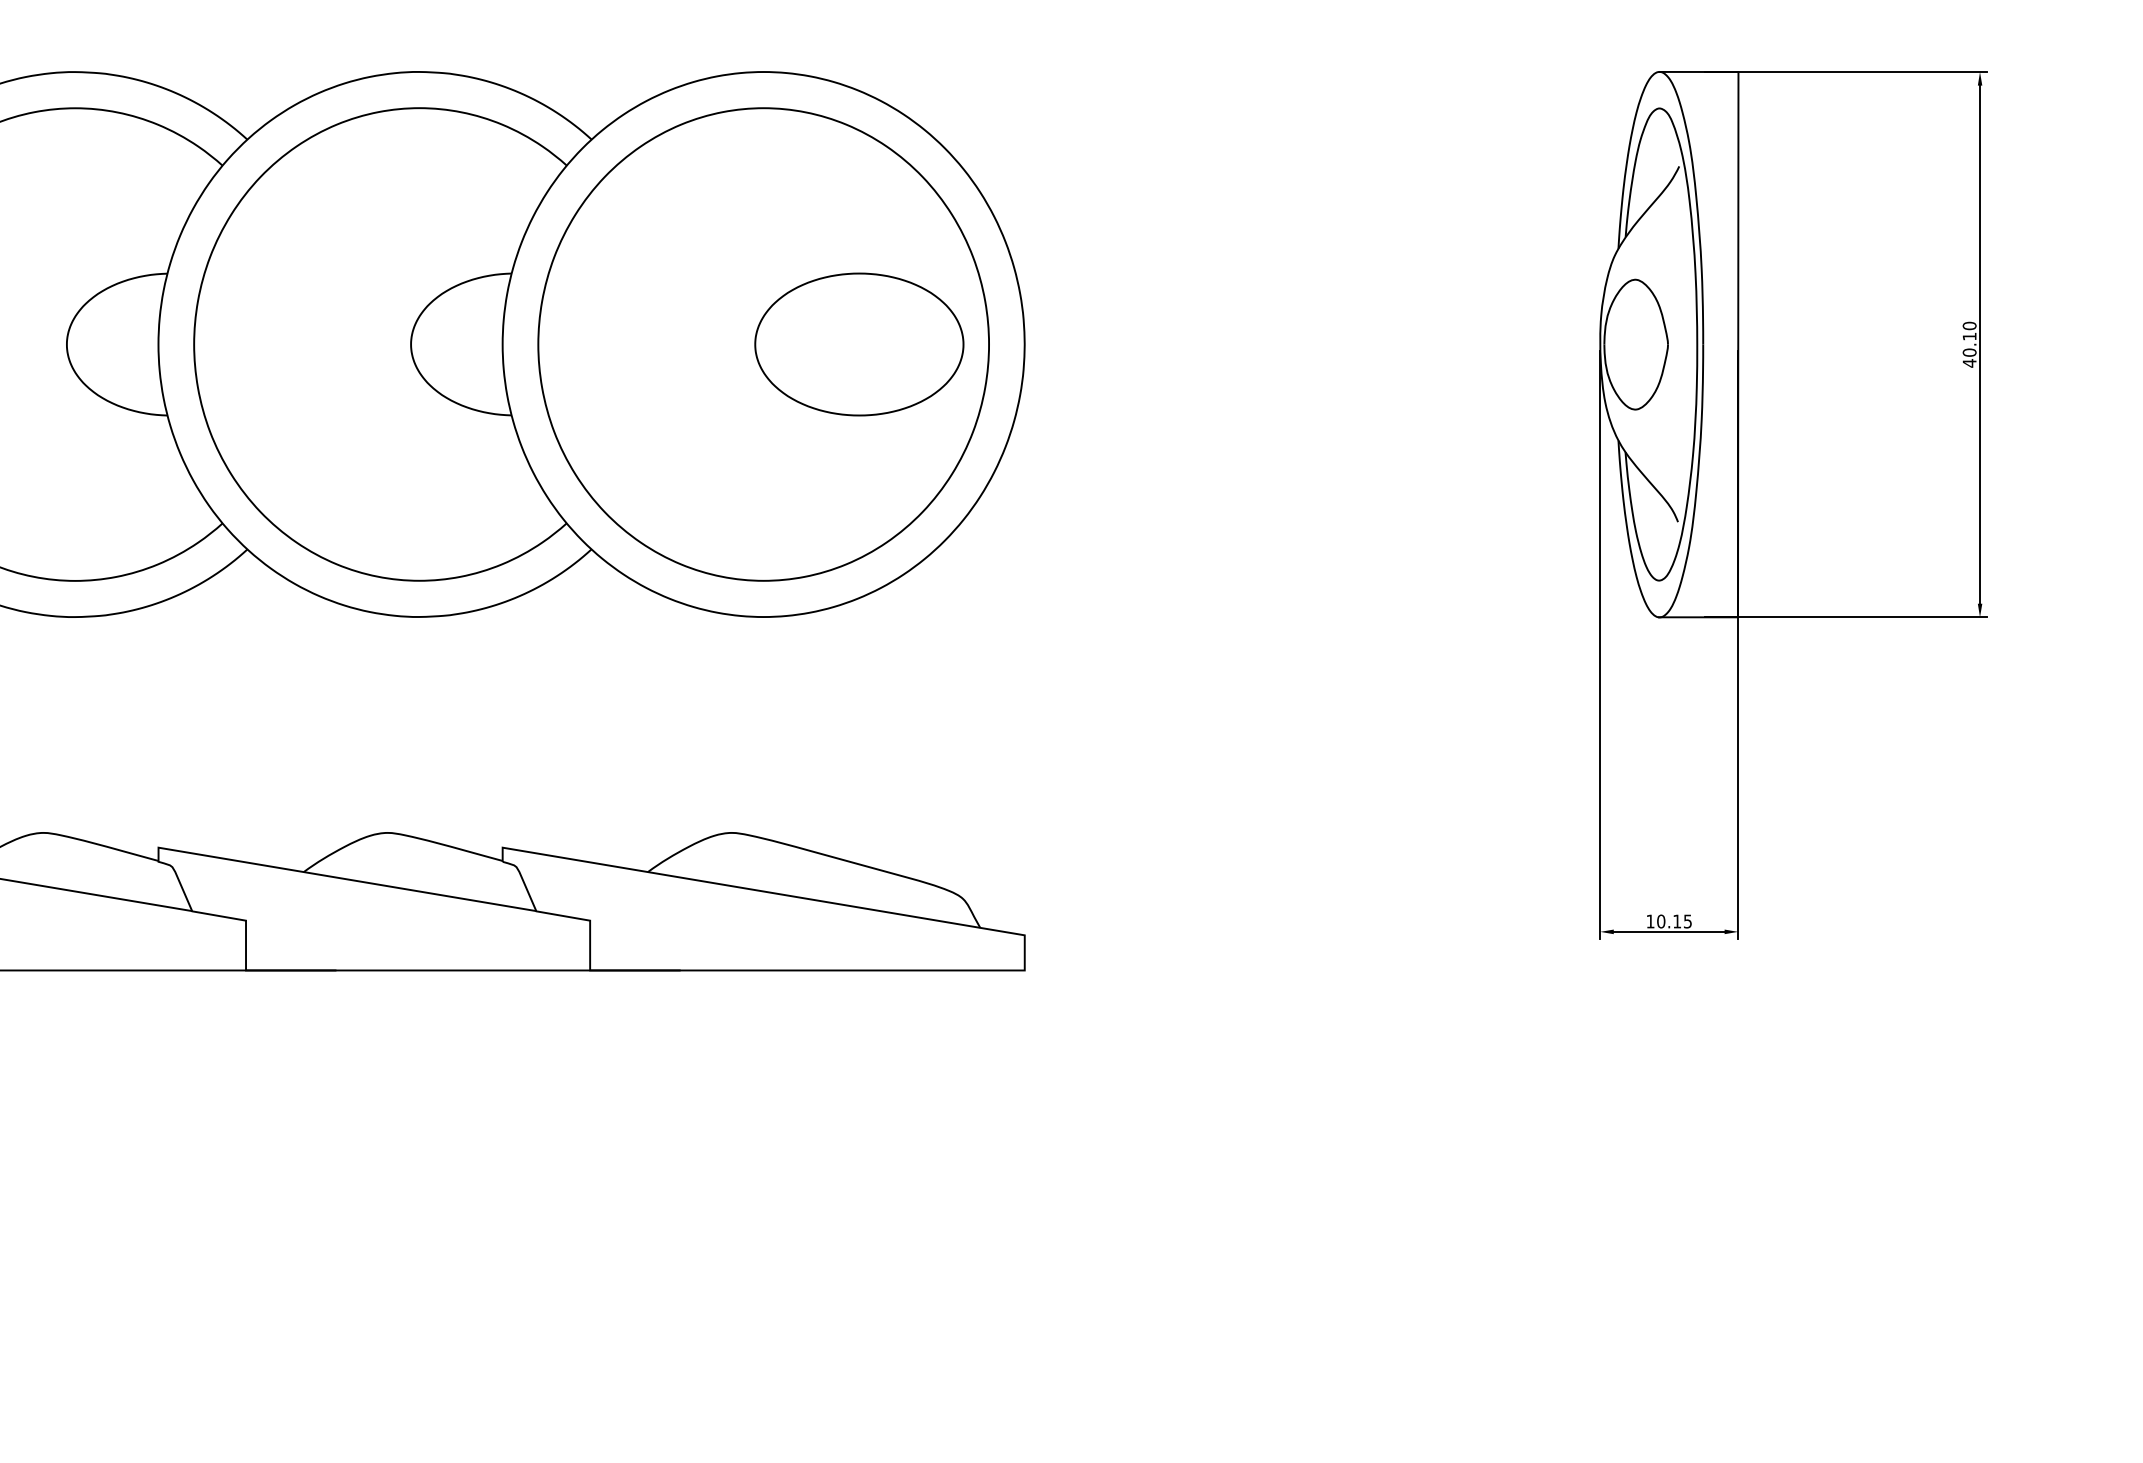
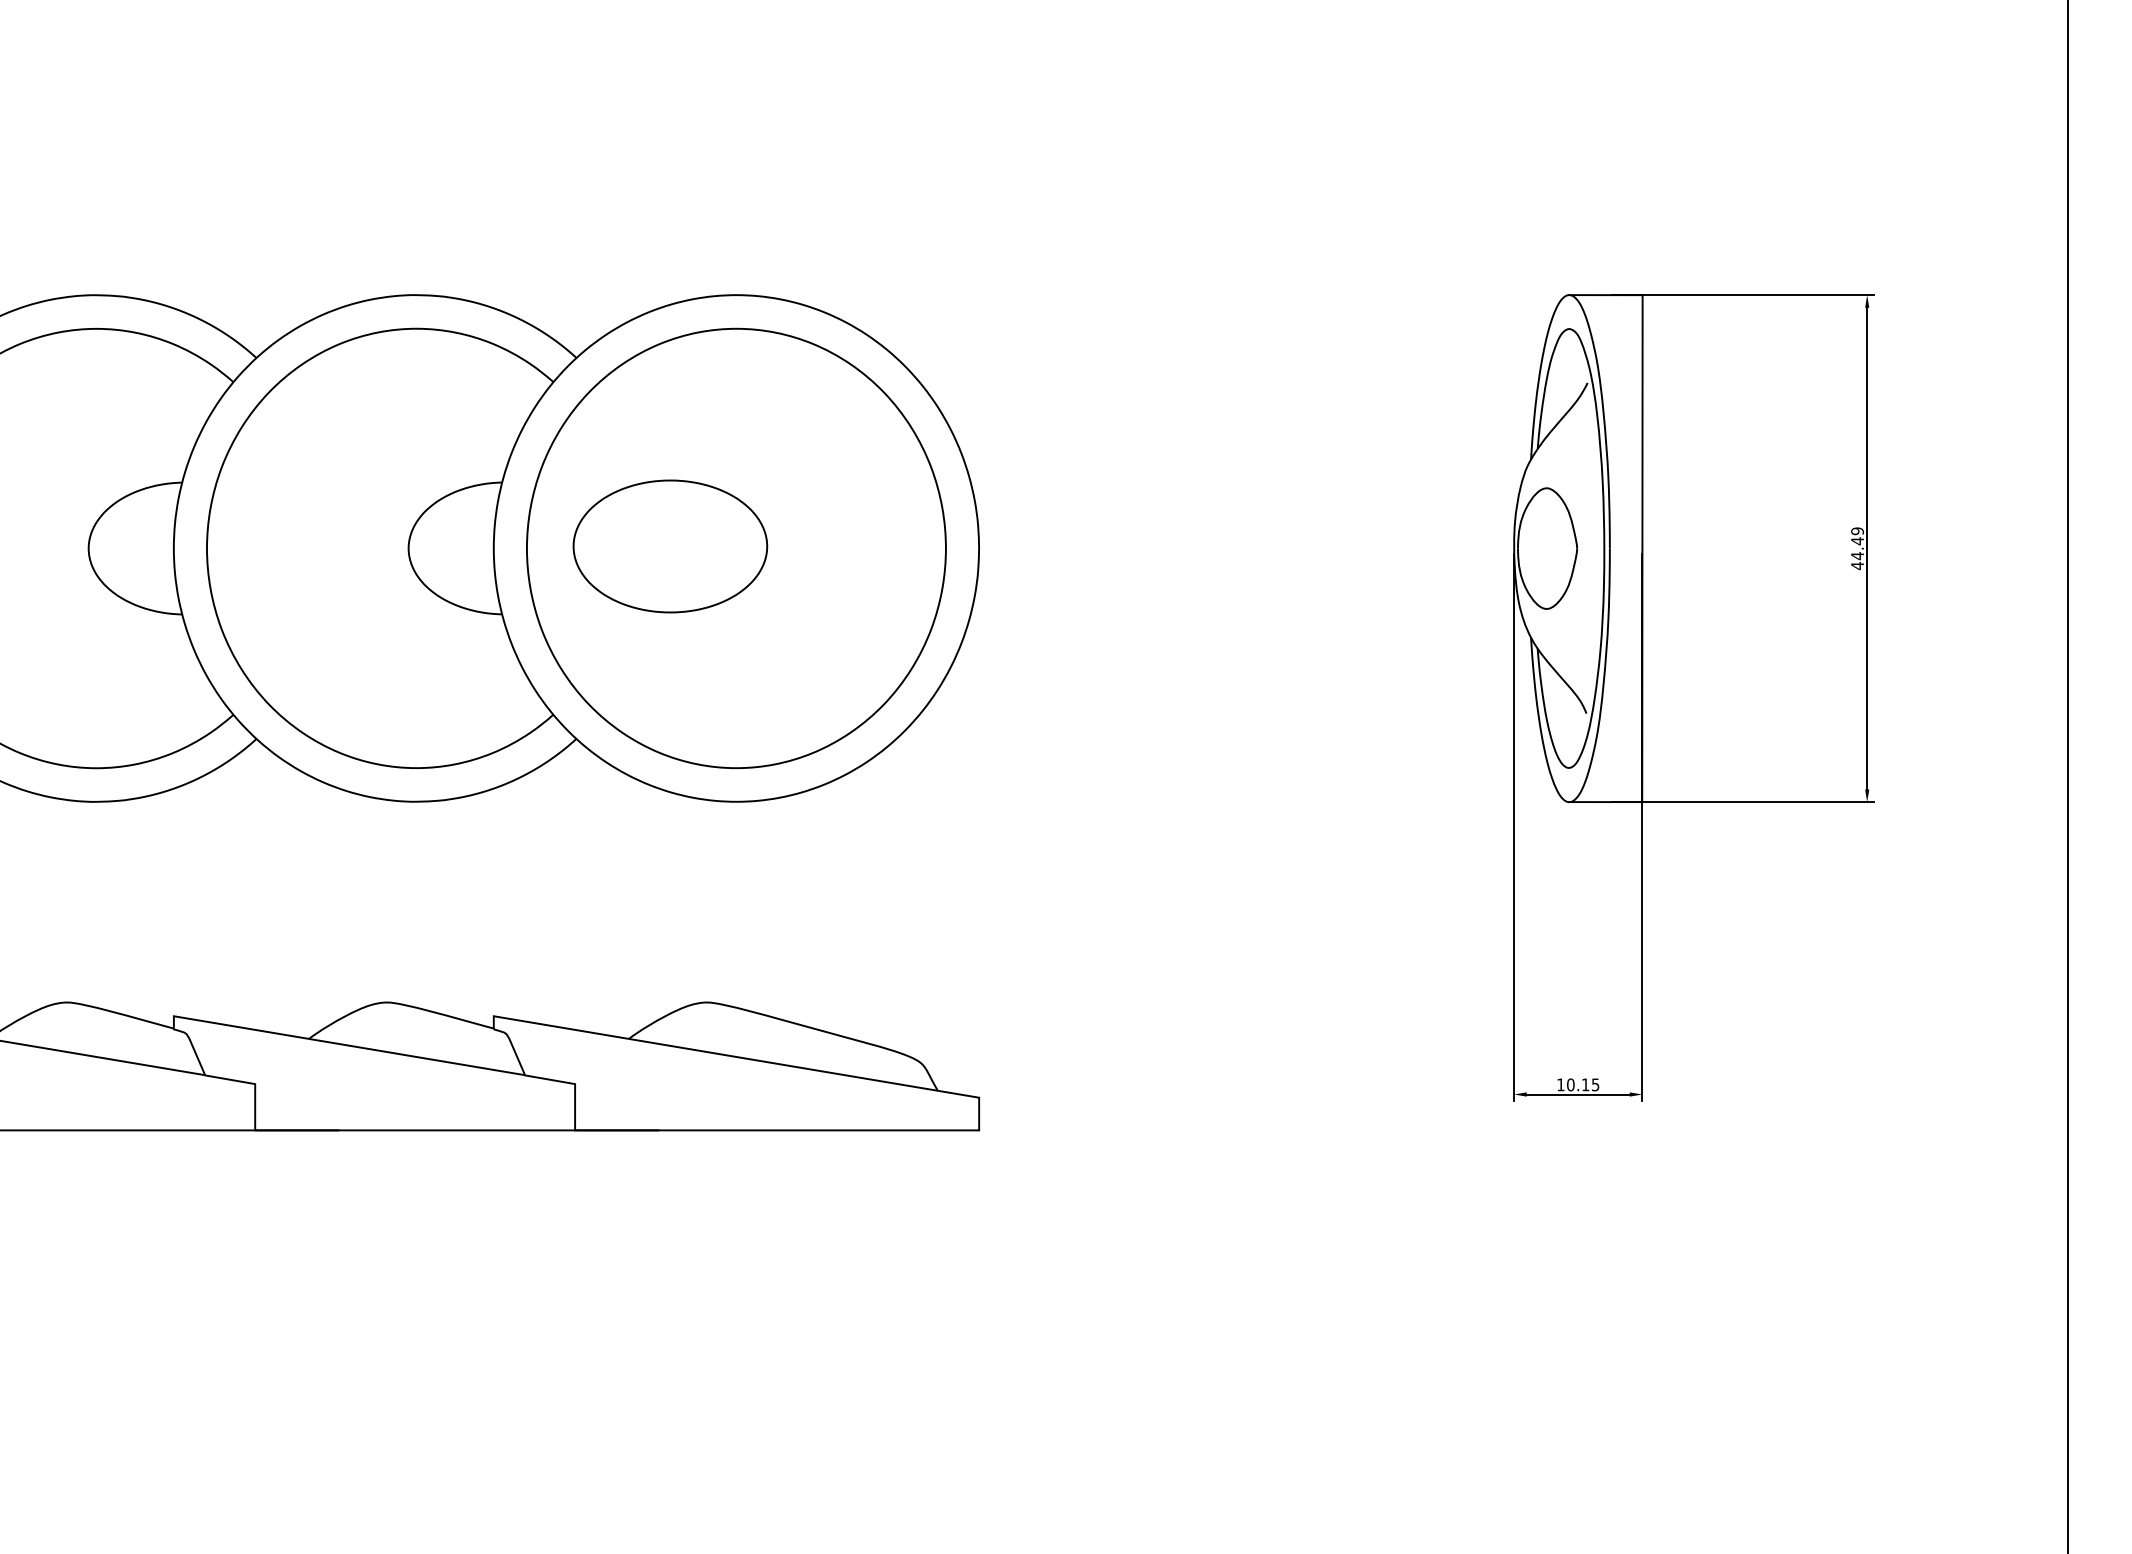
text: (1969, 339) -> (1857, 543), 40.10 -> 44.49
part: (859, 344) -> (670, 546), moved

